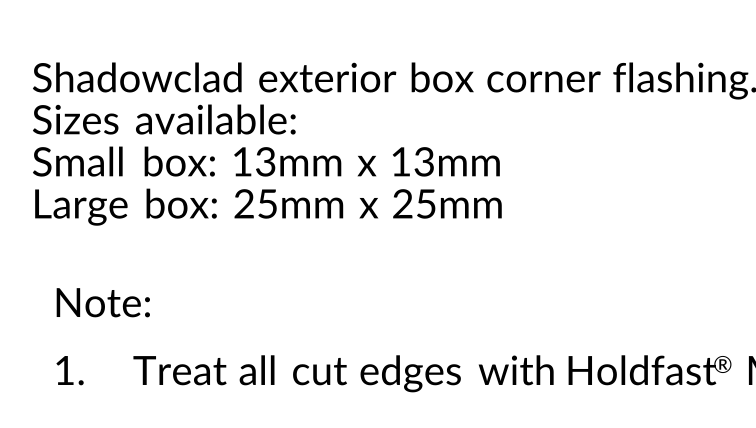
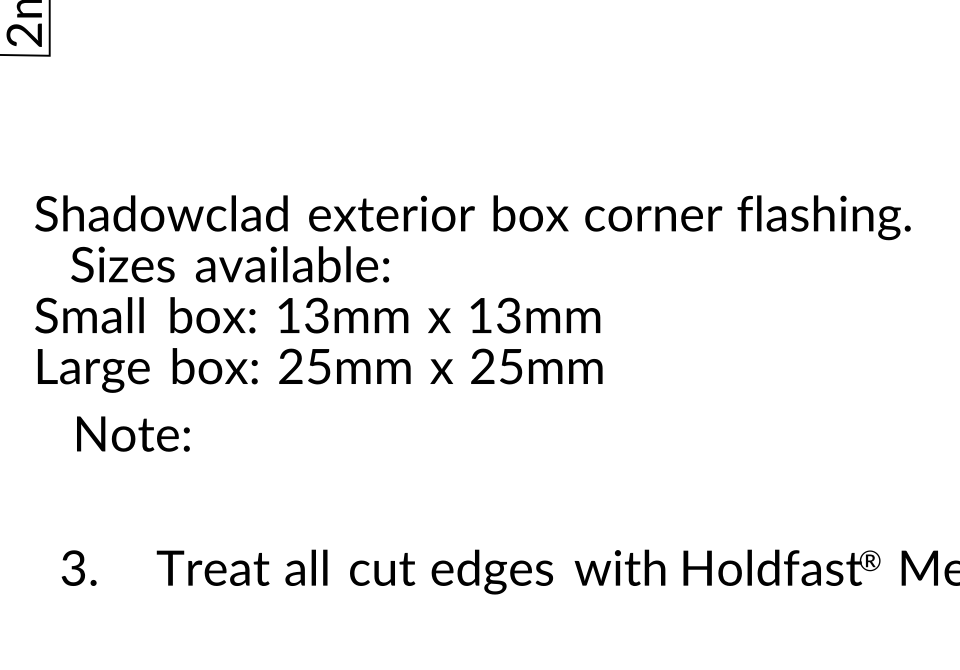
text: (164, 119) -> (230, 264), moved
text: (103, 302) -> (133, 433), moved
text: (63, 369) -> (72, 567), 1. -> 3.

